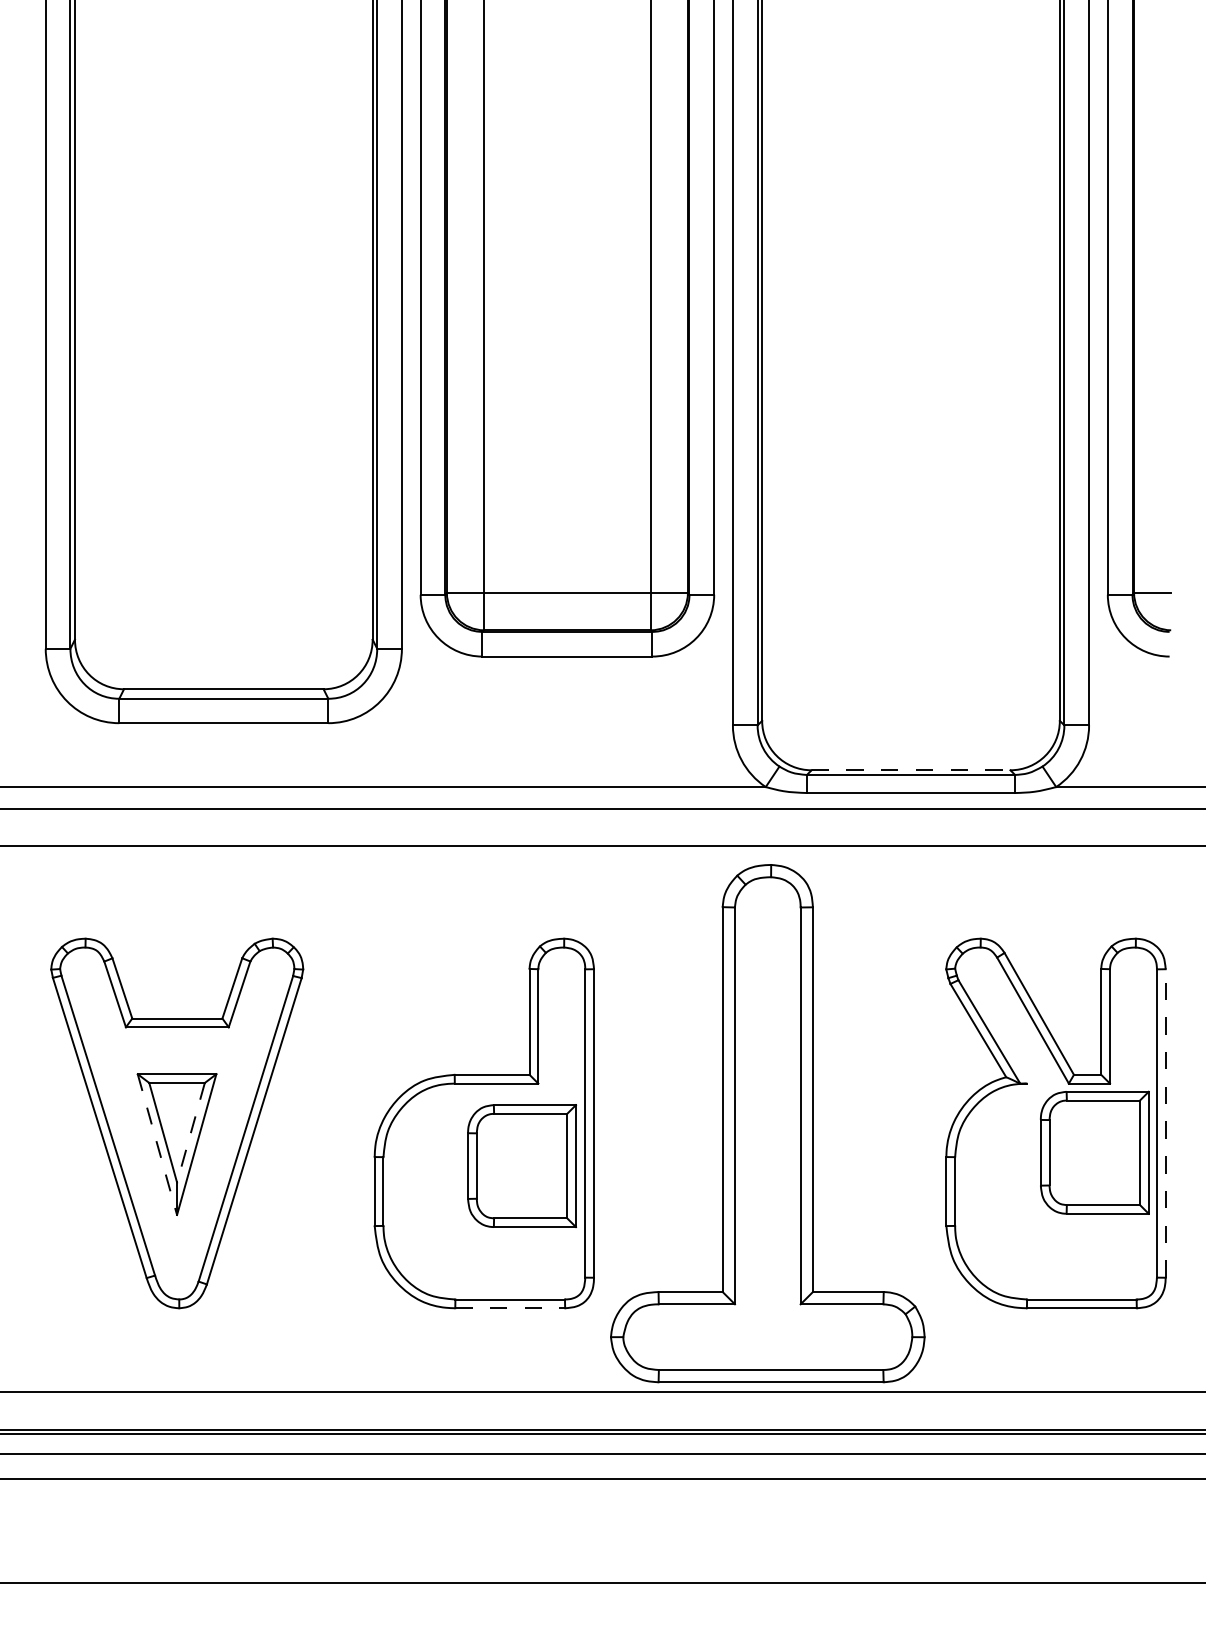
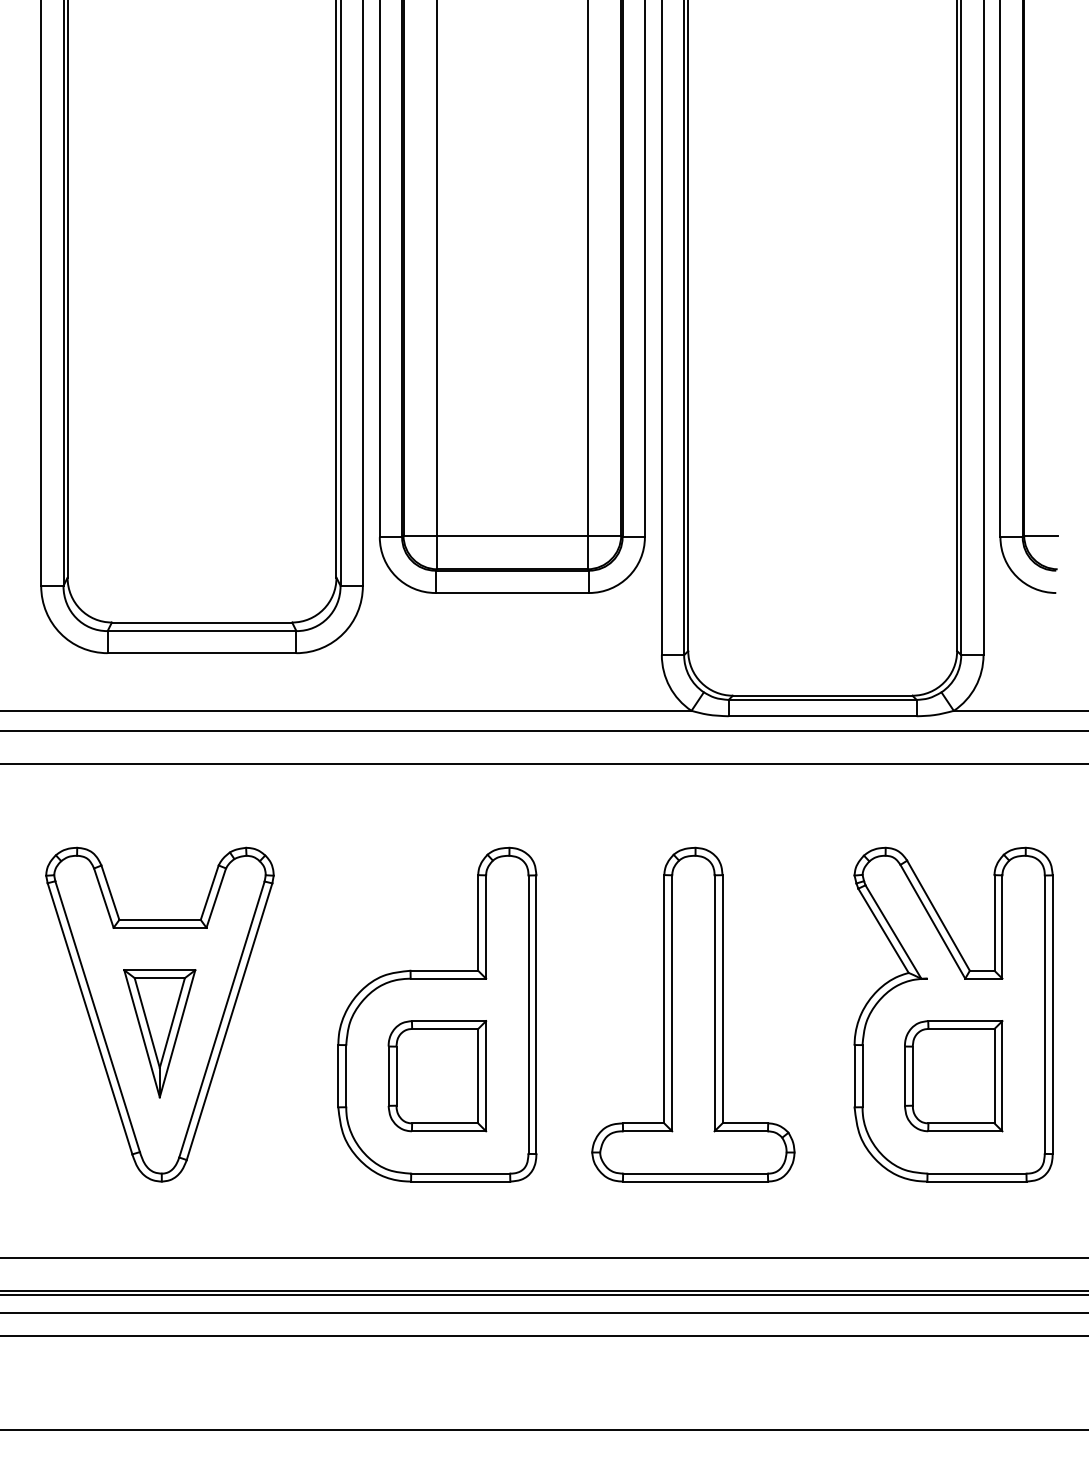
line: (910, 770) -> (822, 695), dashed -> solid
part: (767, 1123) -> (693, 1014), size x0.71
line: (1165, 1123) -> (1052, 1014), dashed -> solid
line: (191, 1133) -> (172, 1023), dashed -> solid
line: (157, 1145) -> (142, 1034), dashed -> solid
part: (1094, 1153) -> (953, 1076), moved
part: (522, 1166) -> (437, 1076), moved
line: (509, 1308) -> (460, 1181), dashed -> solid

